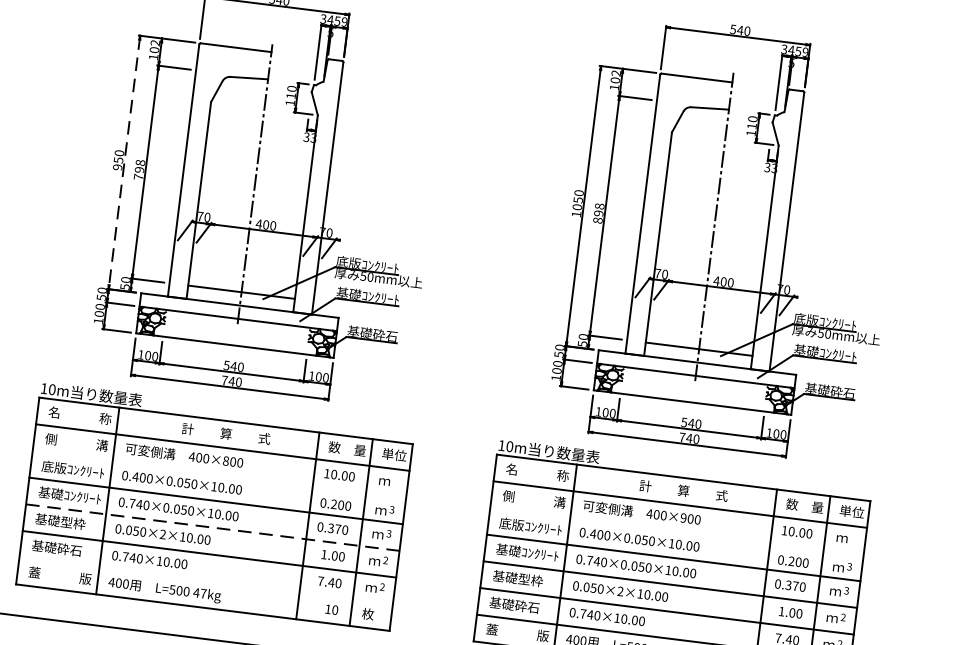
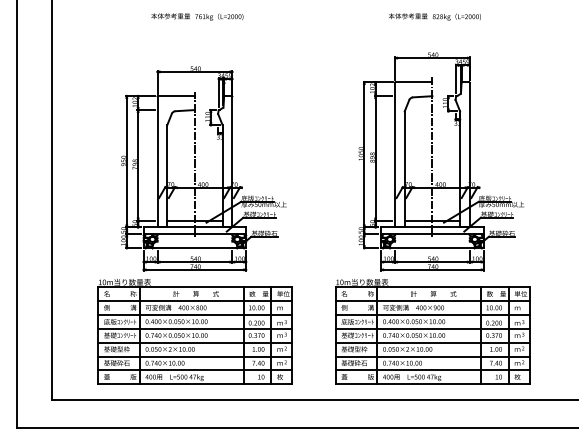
line: (123, 163) -> (126, 162), dashed -> solid
line: (219, 475) -> (195, 315), added
line: (213, 527) -> (195, 342), dashed -> solid
line: (676, 532) -> (432, 315), added
line: (206, 581) -> (195, 370), added

